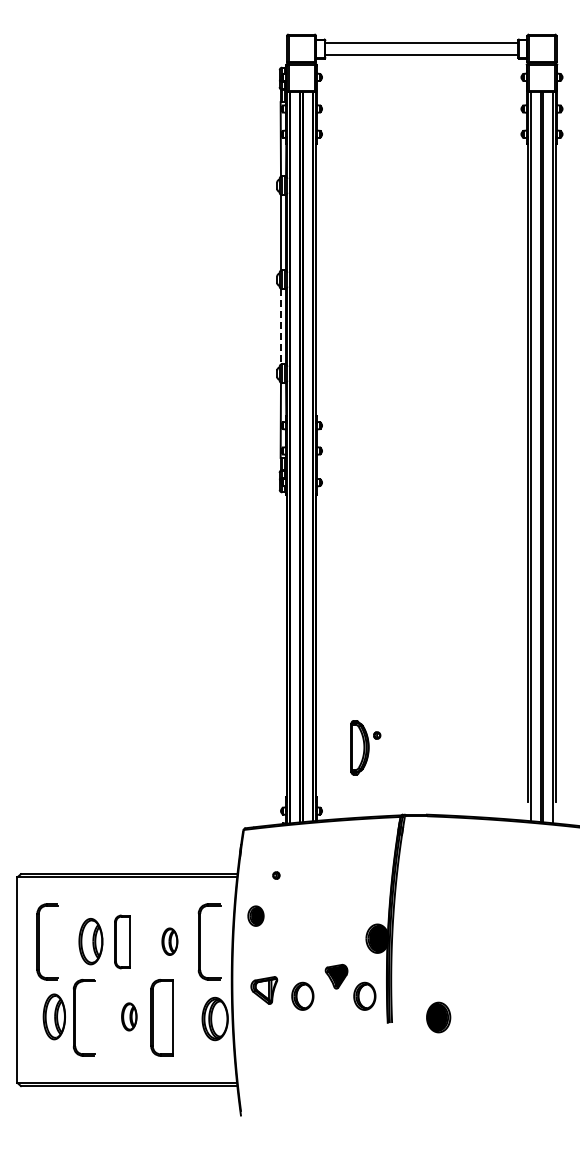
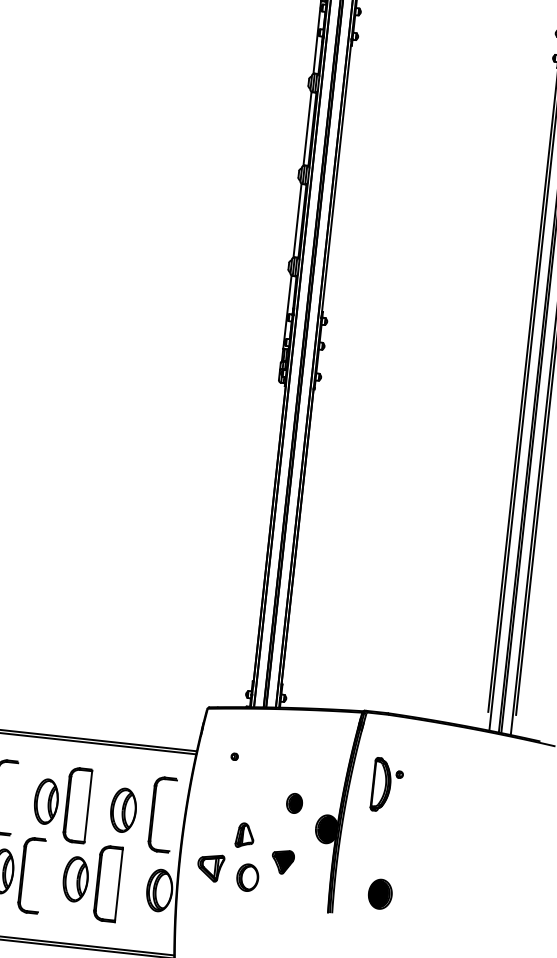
line: (280, 326) -> (297, 220), dashed -> solid
part: (365, 747) -> (387, 785), moved
part: (255, 915) -> (294, 802), moved
part: (122, 941) -> (77, 804), size x1.43
part: (169, 941) -> (123, 809), size x1.67
part: (295, 953) -> (245, 835), added
part: (364, 995) -> (308, 883), removed
part: (129, 1016) -> (76, 879), size x1.67
part: (438, 1017) -> (380, 894), moved

